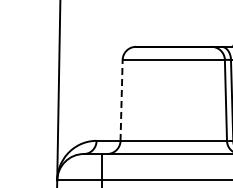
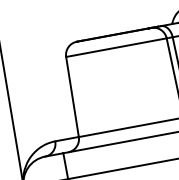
line: (121, 100) -> (72, 97), dashed -> solid

